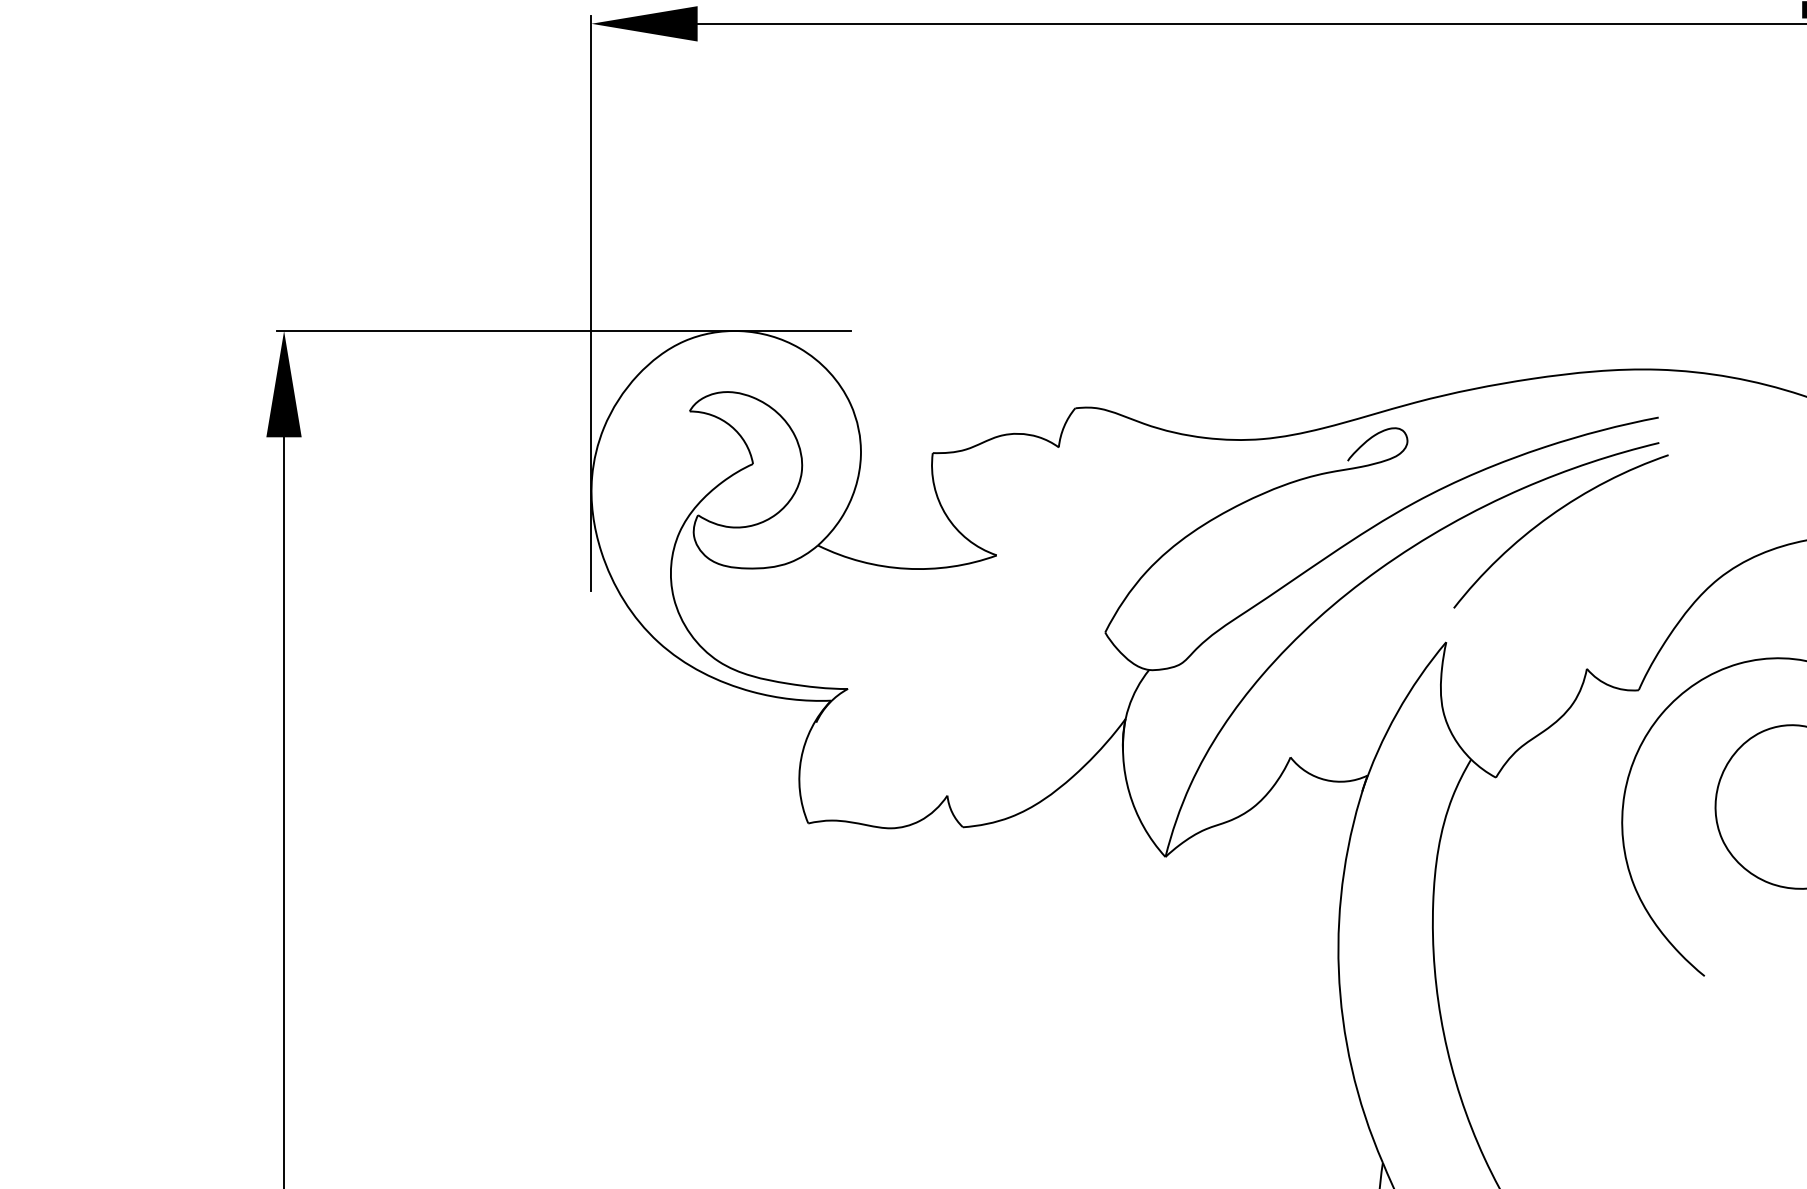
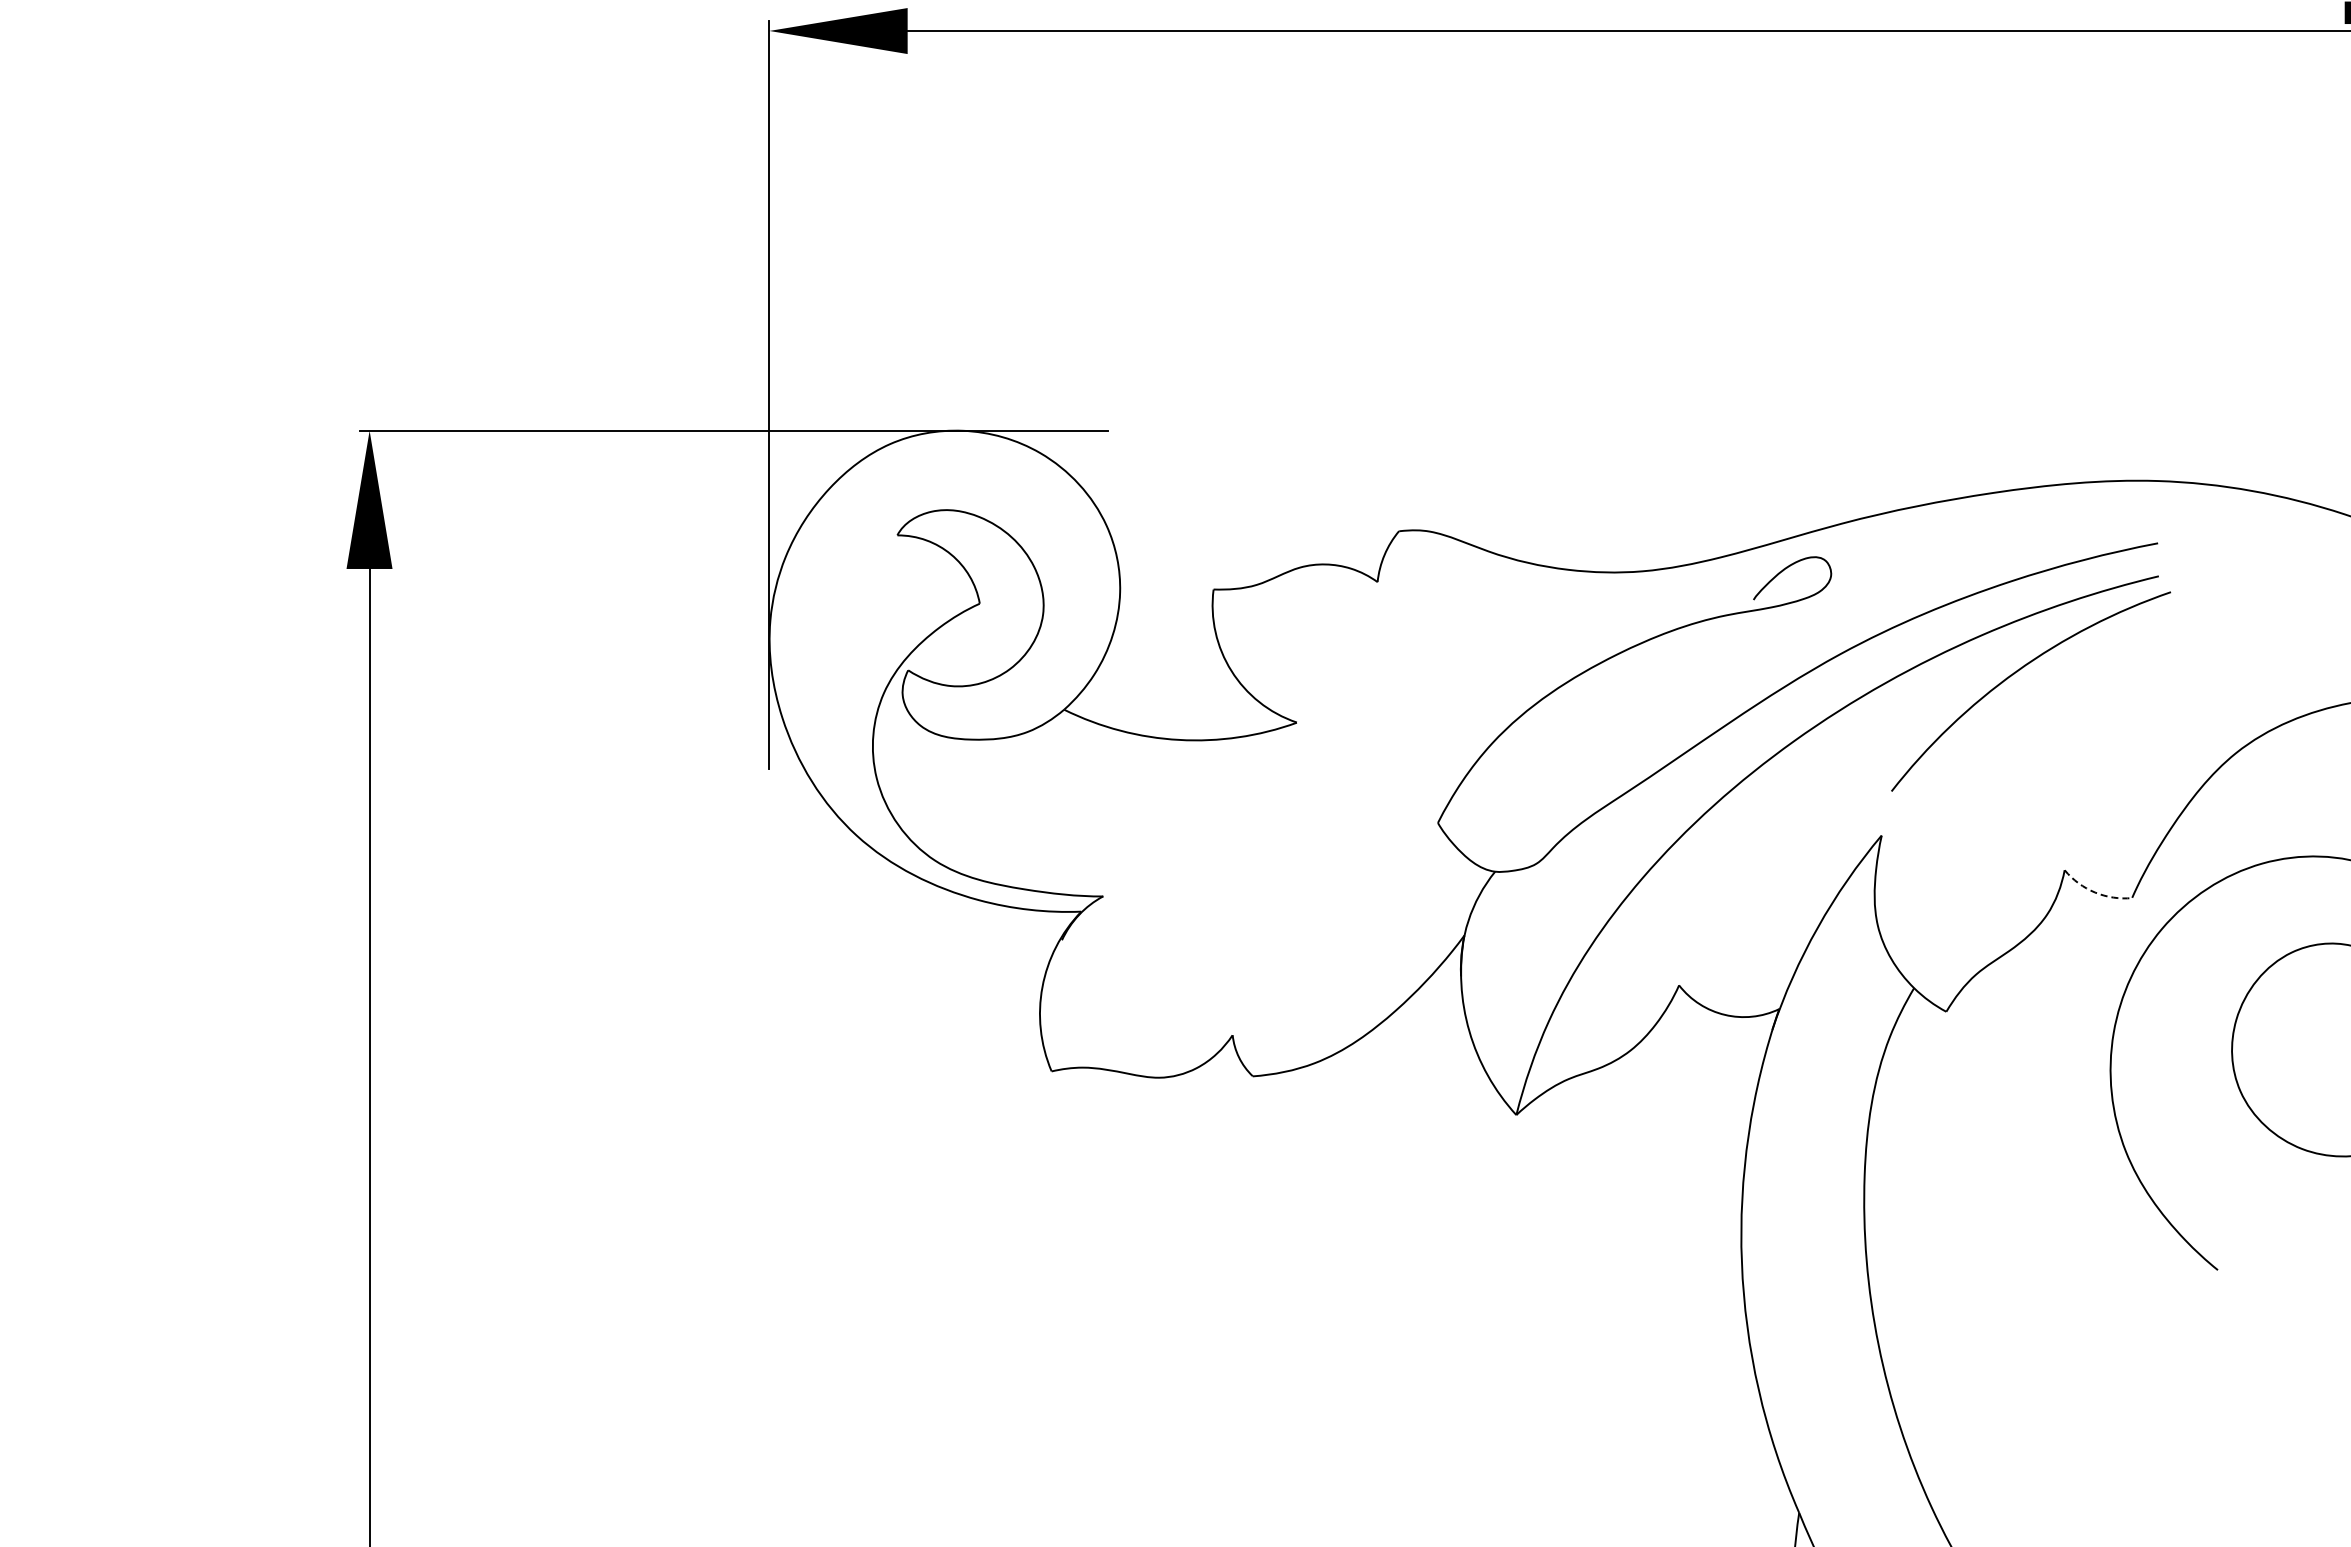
arc: (1610, 685) -> (2095, 892), solid -> dashed

